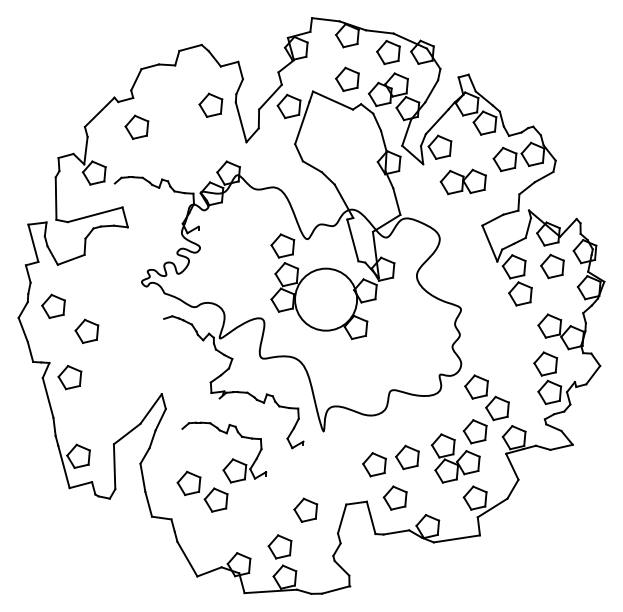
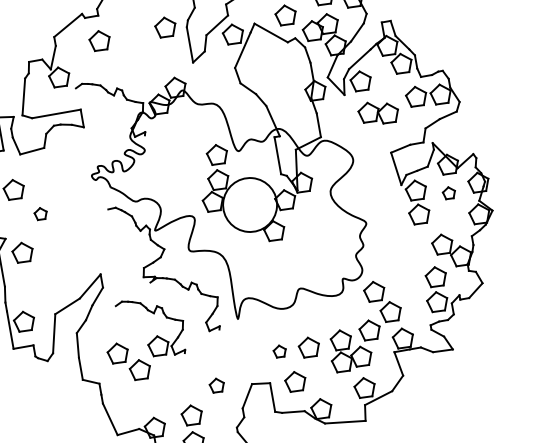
part: (552, 266) -> (448, 193), size x0.6
part: (86, 330) -> (40, 213), size x0.6
part: (374, 464) -> (279, 351), size x0.6
part: (305, 509) -> (216, 385), size x0.7

